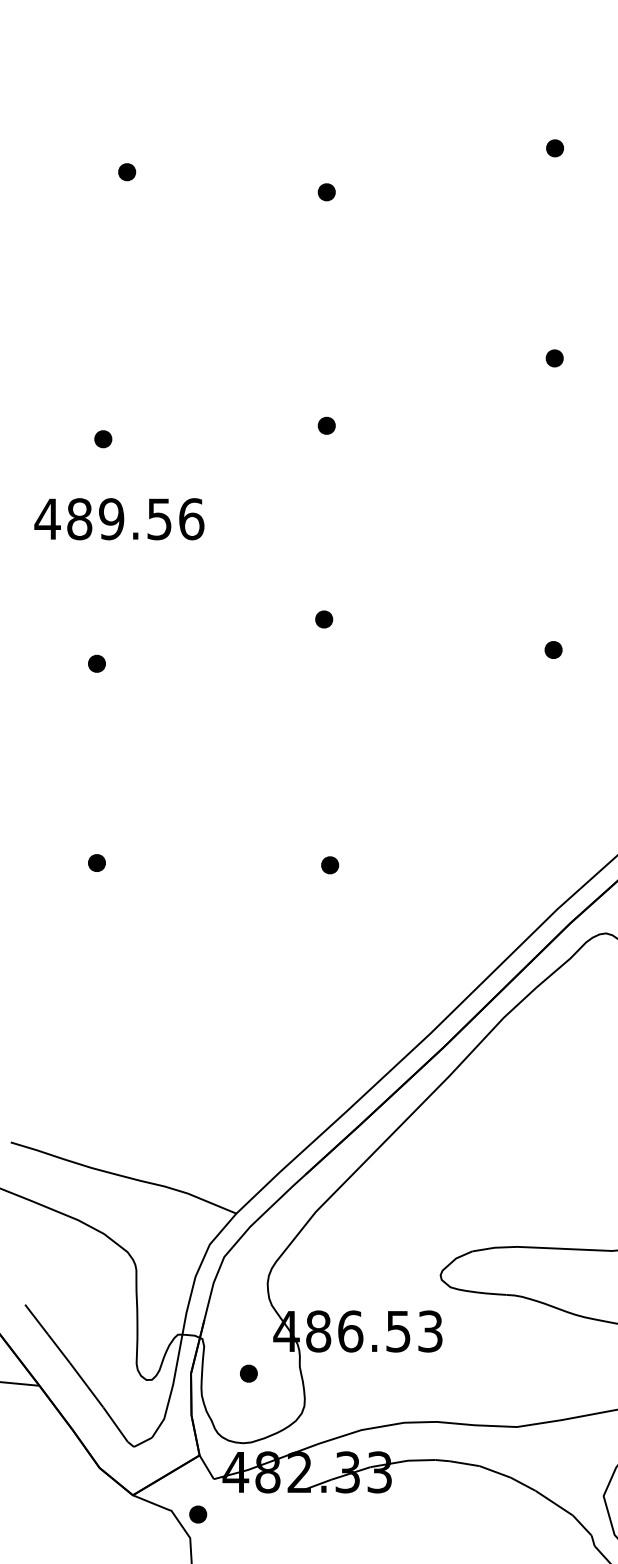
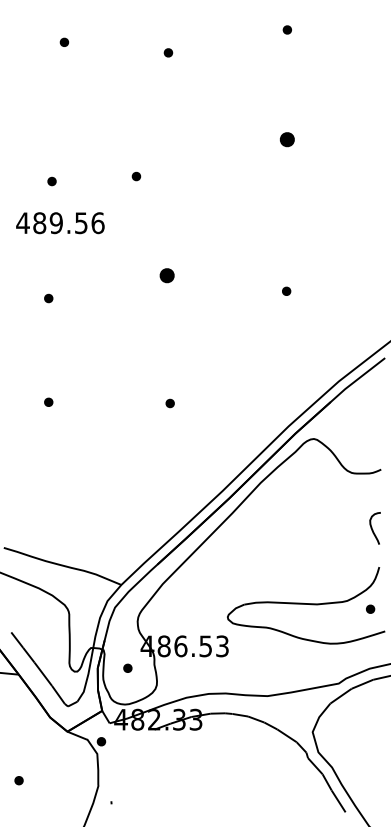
part: (553, 356) -> (286, 138), size x1.6
part: (326, 425) -> (136, 176), moved
part: (323, 617) -> (166, 274), size x1.6

